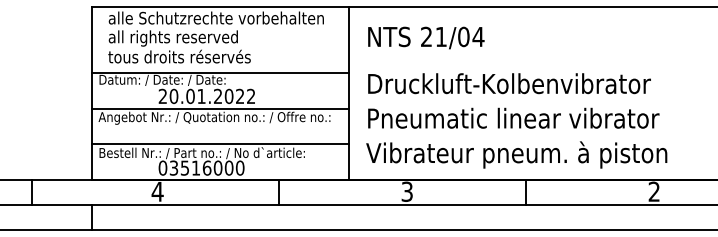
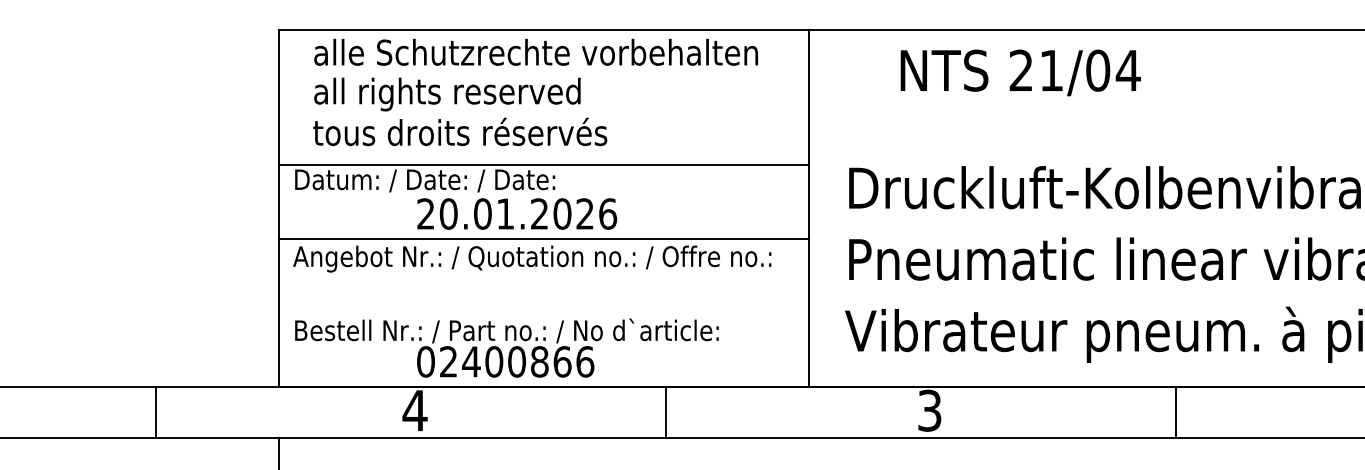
text: (426, 37) -> (1021, 71), moved
text: (251, 96) -> (608, 214), 20.01.2022 -> 20.01.2026
line: (219, 144) -> (542, 313), removed
text: (206, 167) -> (515, 360), 03516000 -> 02400866

